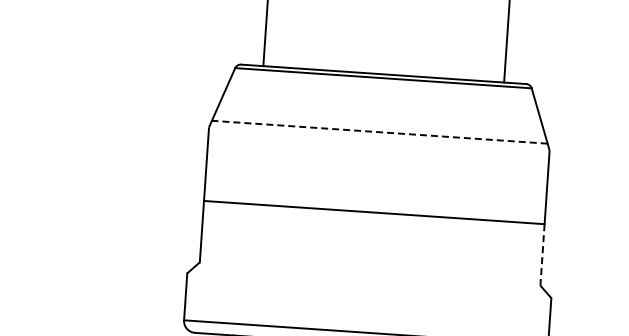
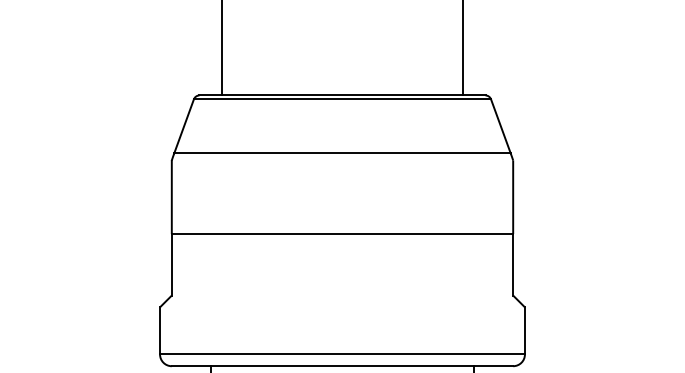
line: (379, 132) -> (342, 153), dashed -> solid
line: (542, 254) -> (513, 264), dashed -> solid

